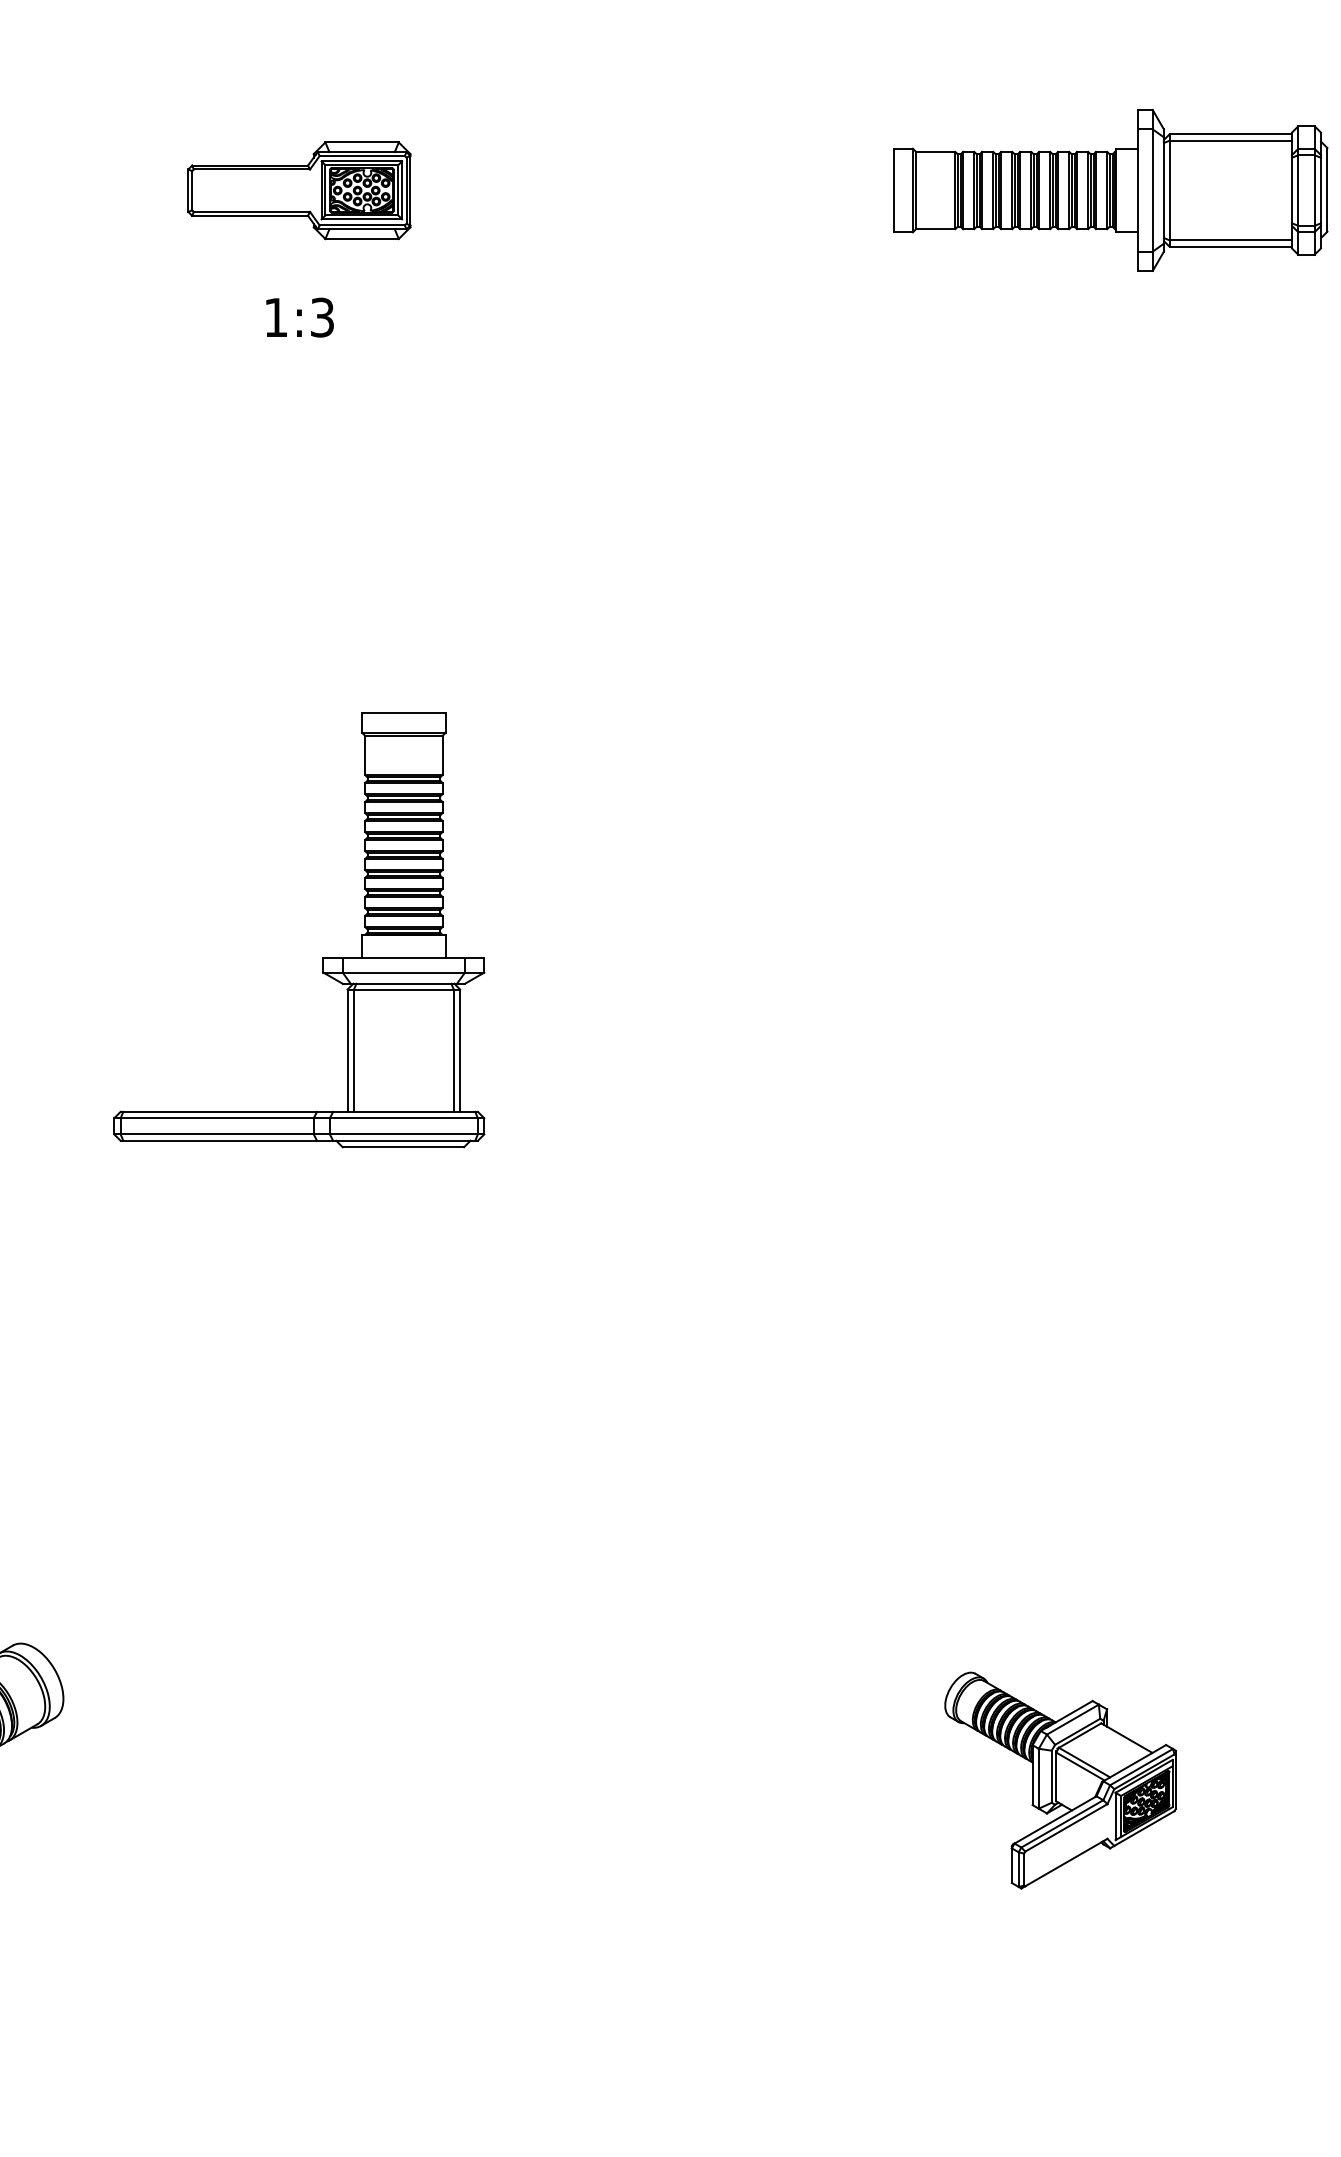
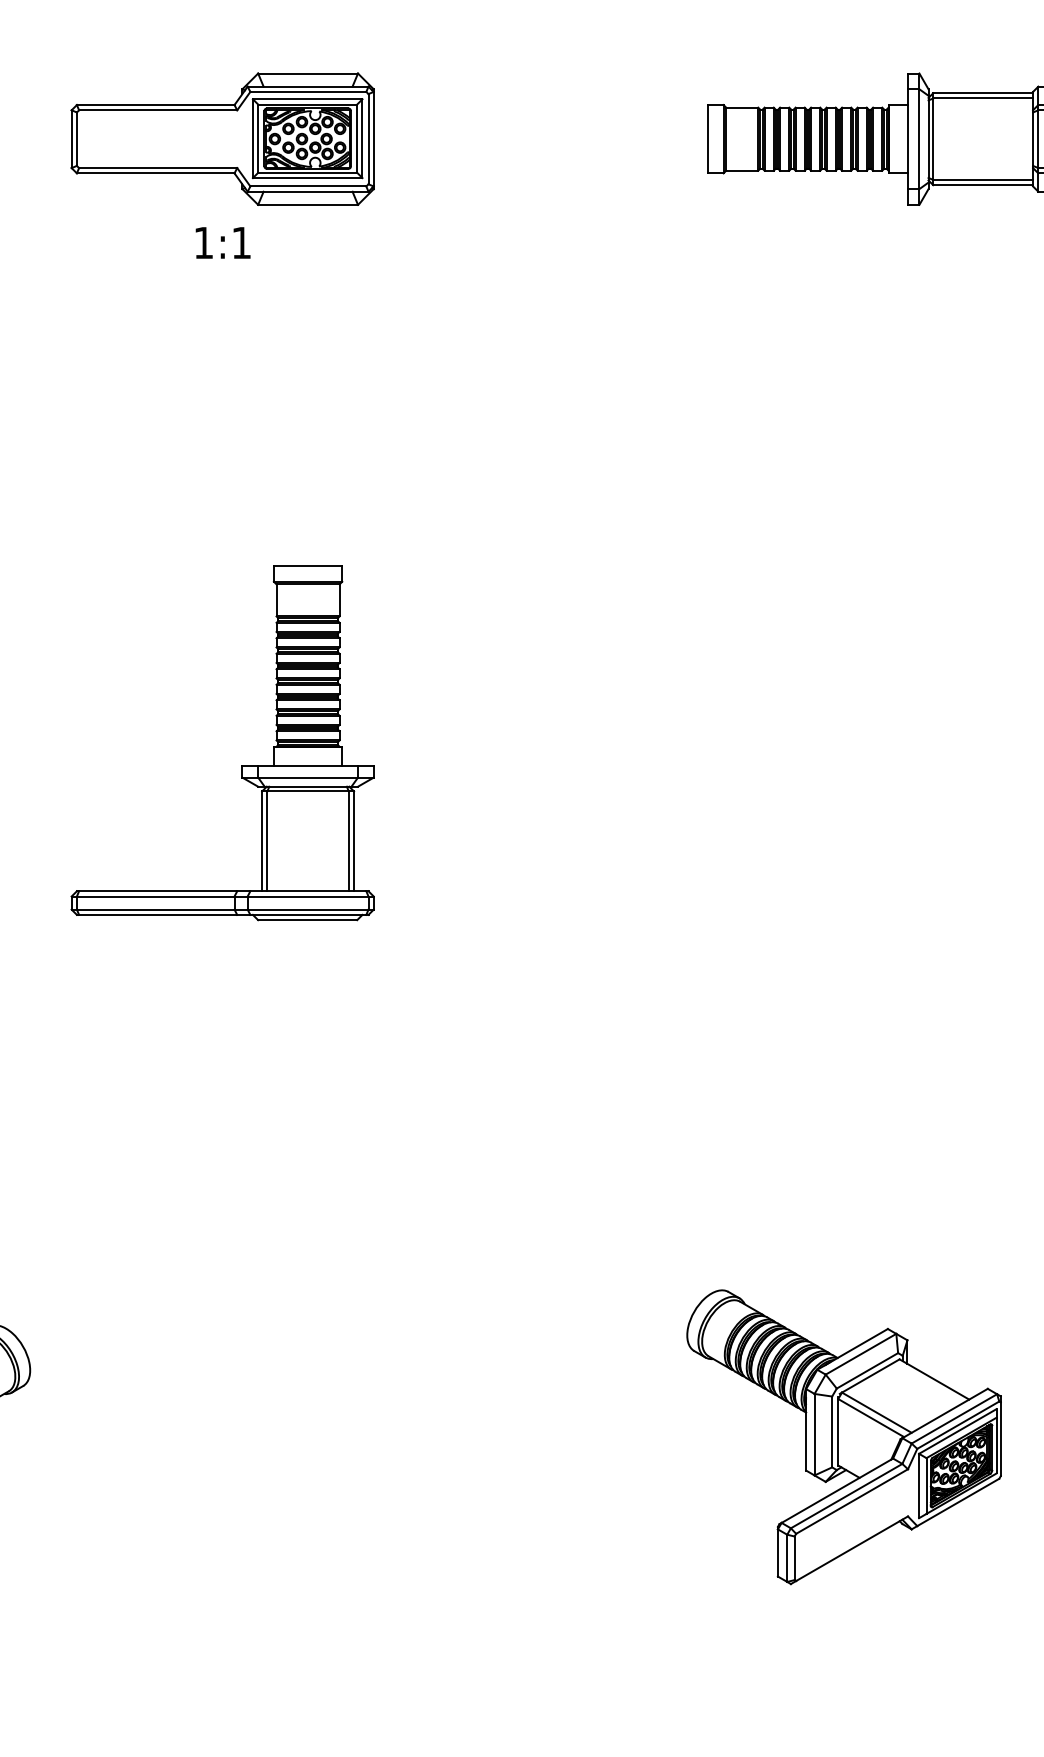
part: (299, 190) -> (222, 139), size x1.67
text: (322, 317) -> (241, 242), 1:3 -> 1:1
part: (1060, 1780) -> (844, 1437), size x1.67

